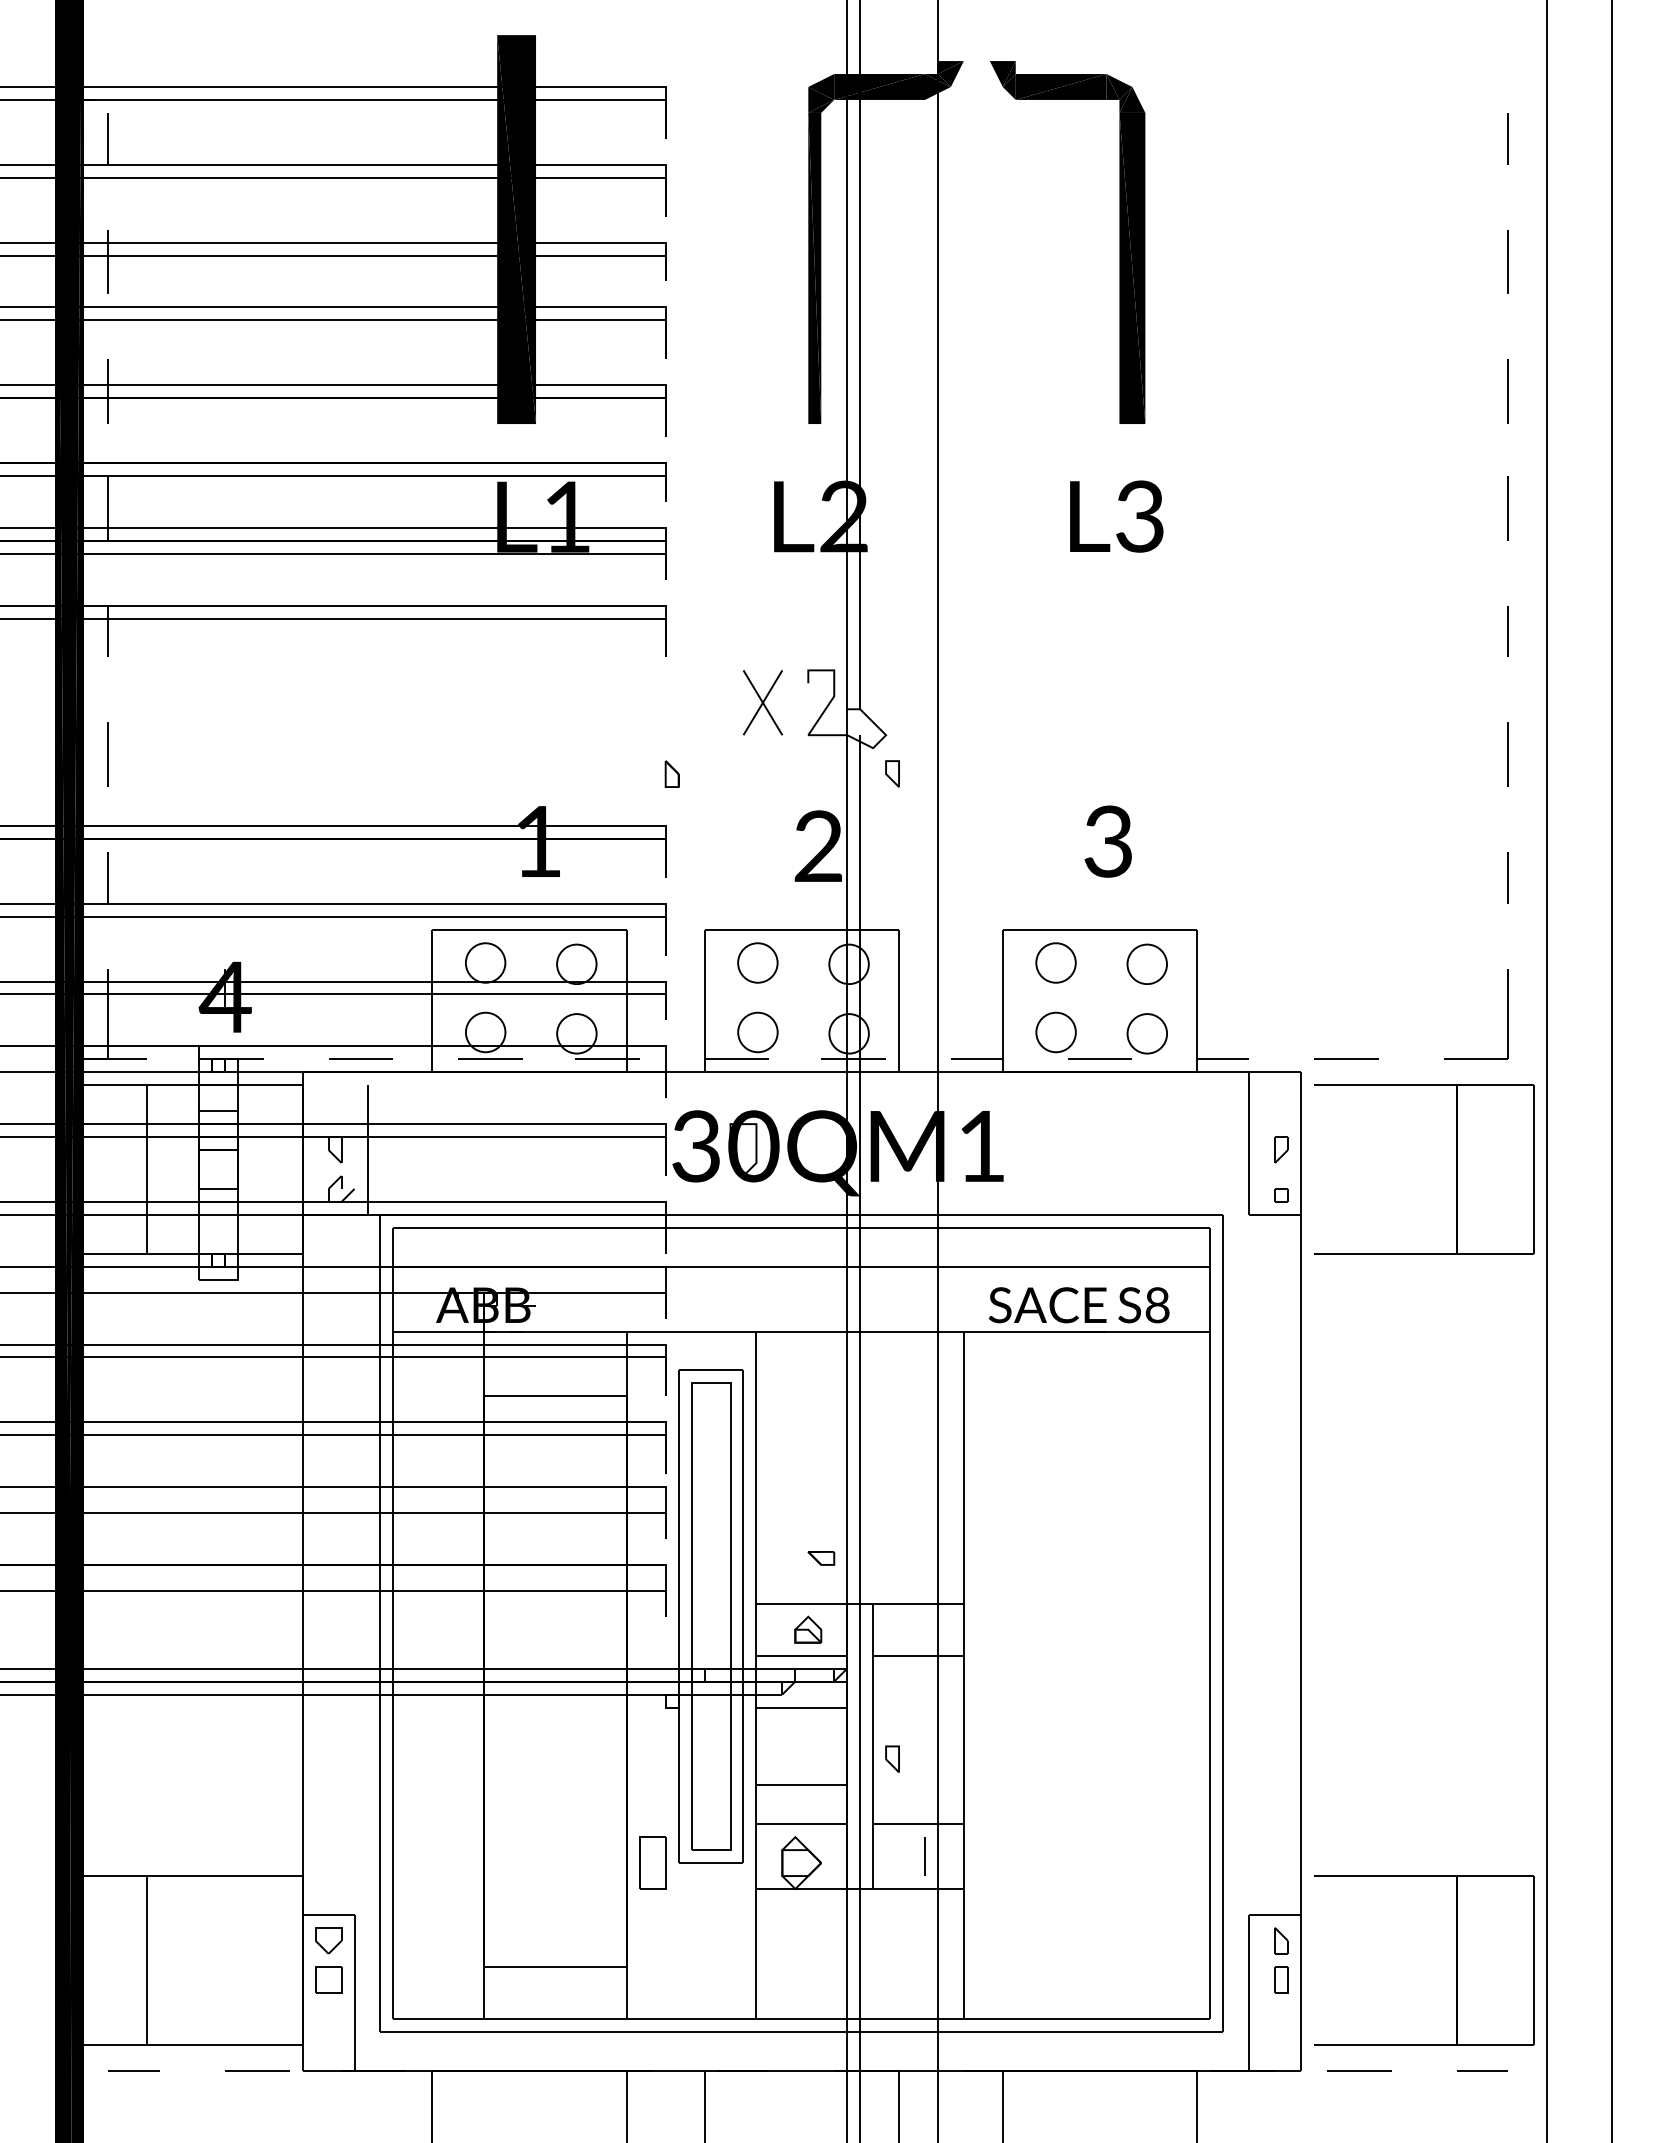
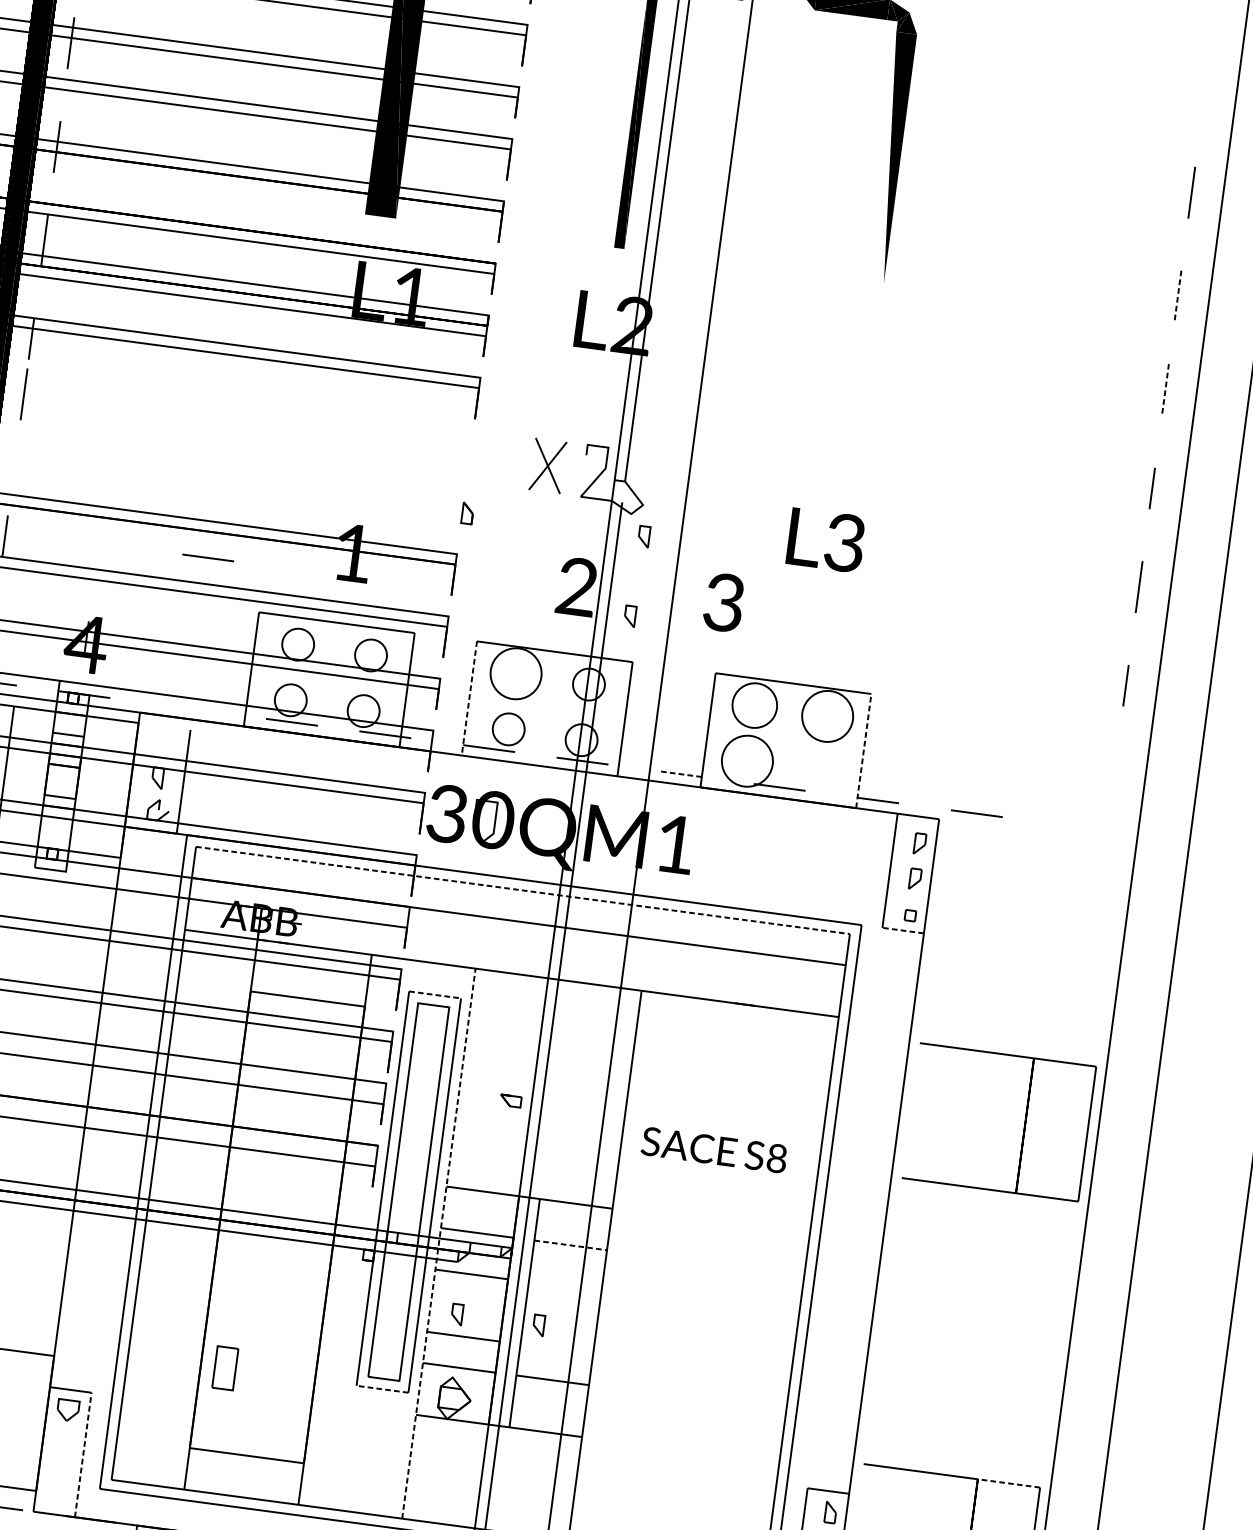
line: (1507, 138) -> (1204, 93), removed
fill: (1132, 268) -> (890, 157), removed
line: (1508, 392) -> (1177, 297), solid -> dashed
line: (1508, 508) -> (1165, 390), solid -> dashed
text: (1116, 516) -> (826, 540), moved
line: (107, 754) -> (23, 394), moved
text: (1107, 841) -> (723, 602), moved
part: (888, 873) -> (630, 616), added
circle: (757, 962) -> (515, 673), size x1.6
circle: (1055, 962) -> (754, 705), size x1.4
circle: (1147, 964) -> (827, 716), size x1.6
line: (1197, 1000) -> (864, 750), solid -> dashed
line: (704, 1001) -> (469, 698), solid -> dashed
part: (1507, 1014) -> (1110, 795), removed
circle: (1055, 1032) -> (746, 761), size x1.6
circle: (1146, 1033) -> (819, 771), removed
line: (360, 1058) -> (207, 557), moved
line: (976, 1059) -> (680, 774), solid -> dashed
part: (1281, 1105) -> (920, 843), added
part: (1456, 1169) -> (1024, 1125), moved
line: (1275, 1214) -> (903, 930), solid -> dashed
line: (802, 1227) -> (523, 890), solid -> dashed
text: (1078, 1305) -> (713, 1150), moved
line: (711, 1370) -> (435, 995), solid -> dashed
part: (821, 1558) -> (510, 1101), moved
part: (808, 1629) -> (485, 1212), removed
line: (919, 1655) -> (571, 1245), solid -> dashed
line: (756, 1675) -> (438, 1243), solid -> dashed
part: (790, 1758) -> (457, 1314), added
line: (924, 1856) -> (554, 1406), removed
part: (652, 1862) -> (225, 1367), moved
line: (710, 1863) -> (381, 1389), solid -> dashed
line: (1495, 1876) -> (1009, 1483), solid -> dashed
part: (328, 1979) -> (63, 1441), removed
line: (354, 1992) -> (83, 1454), solid -> dashed

